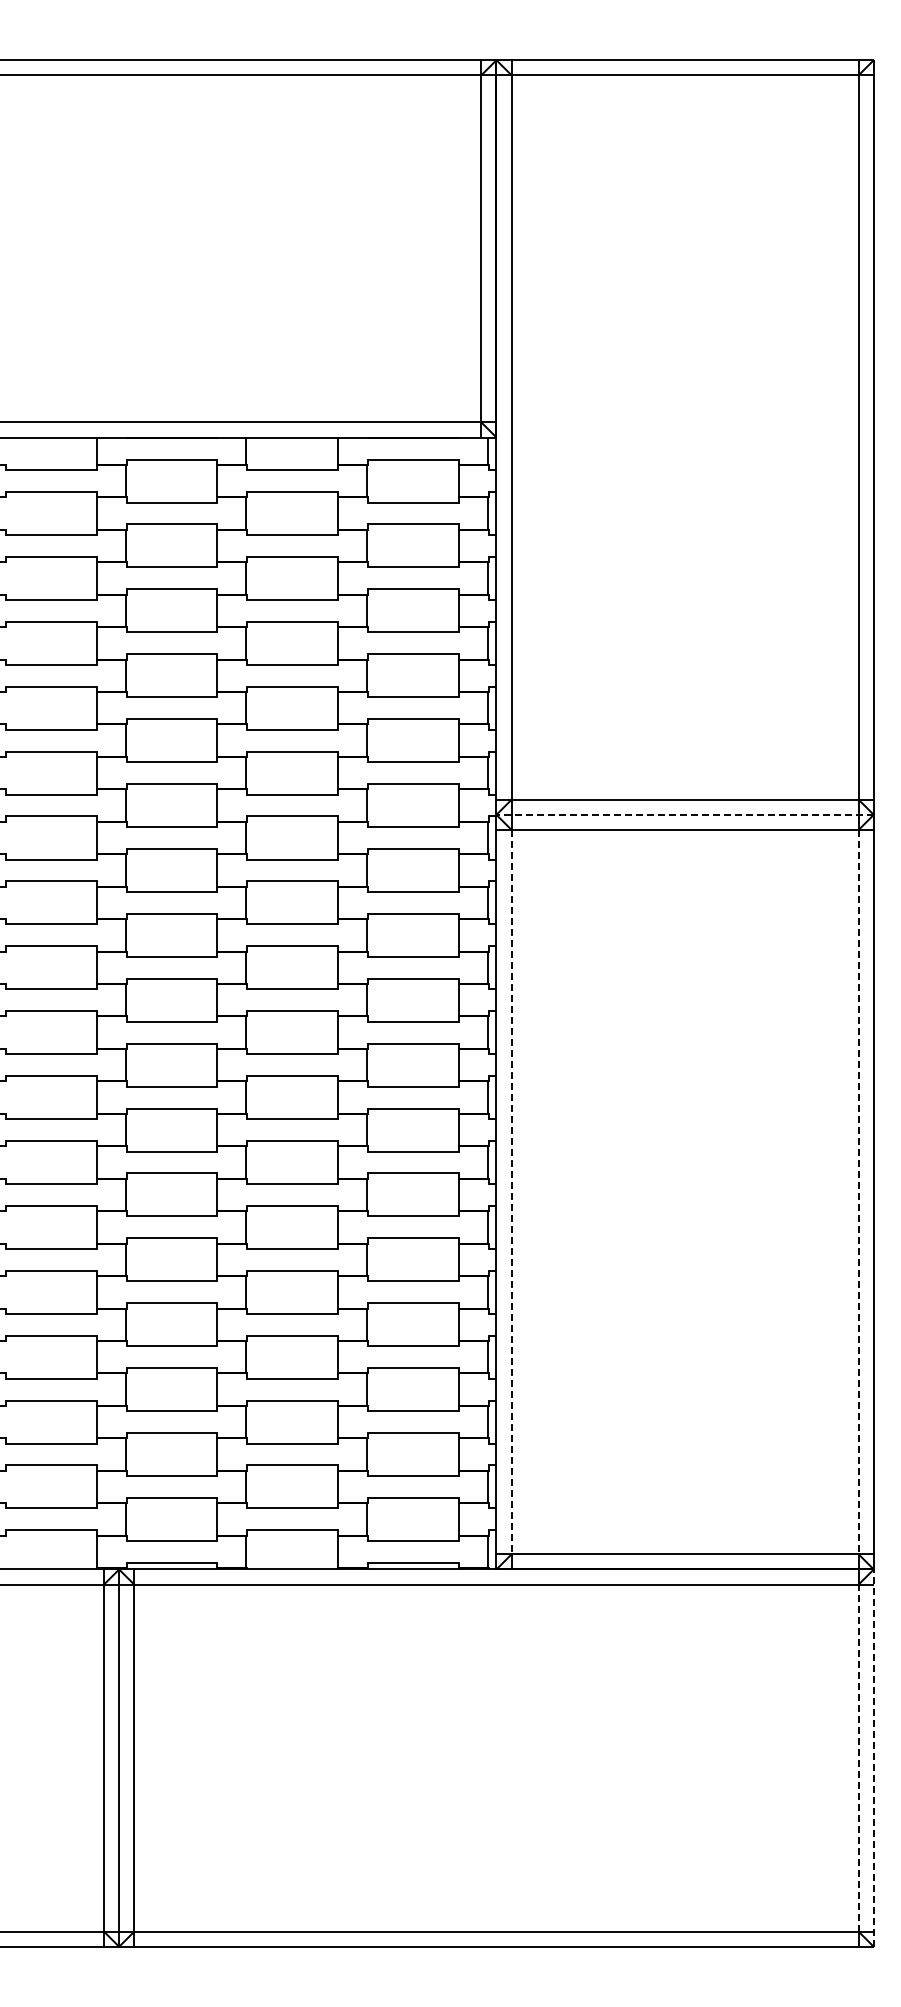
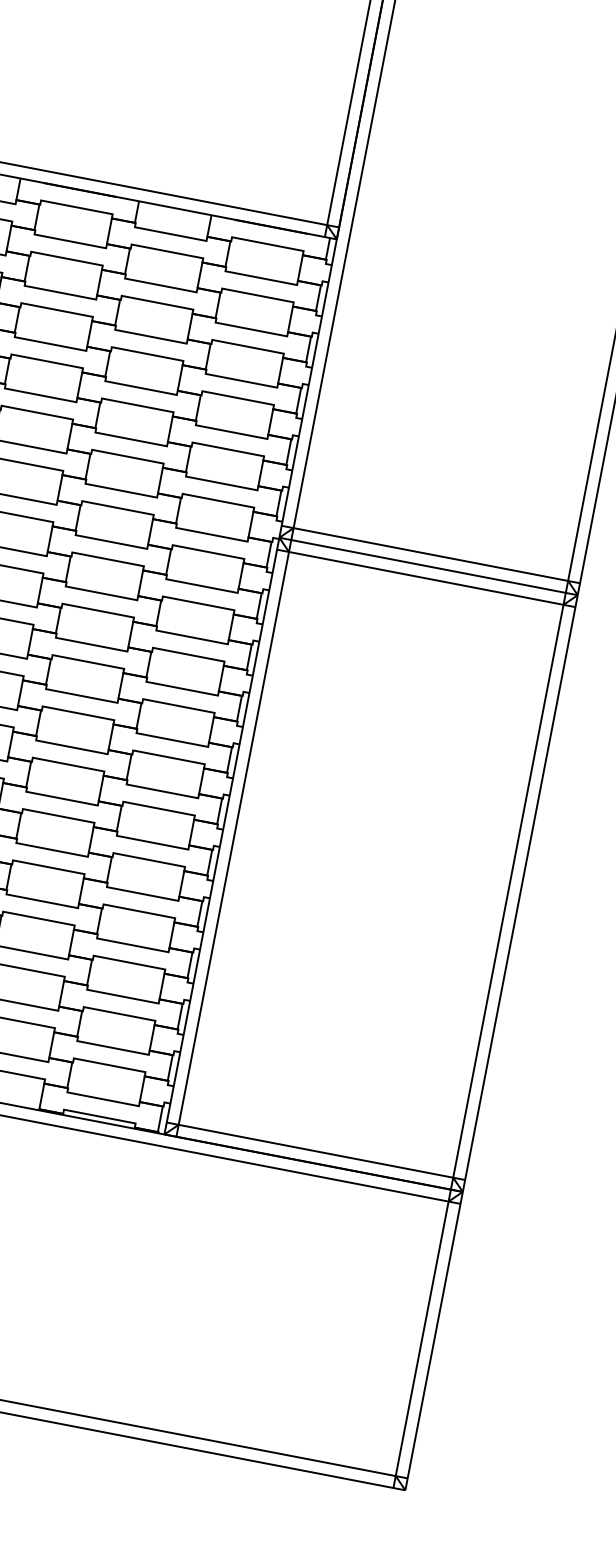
line: (685, 814) -> (428, 566), dashed -> solid
line: (511, 1192) -> (233, 838), dashed -> solid
line: (858, 1192) -> (508, 891), dashed -> solid
line: (858, 1758) -> (421, 1339), dashed -> solid
line: (873, 1758) -> (433, 1341), dashed -> solid

